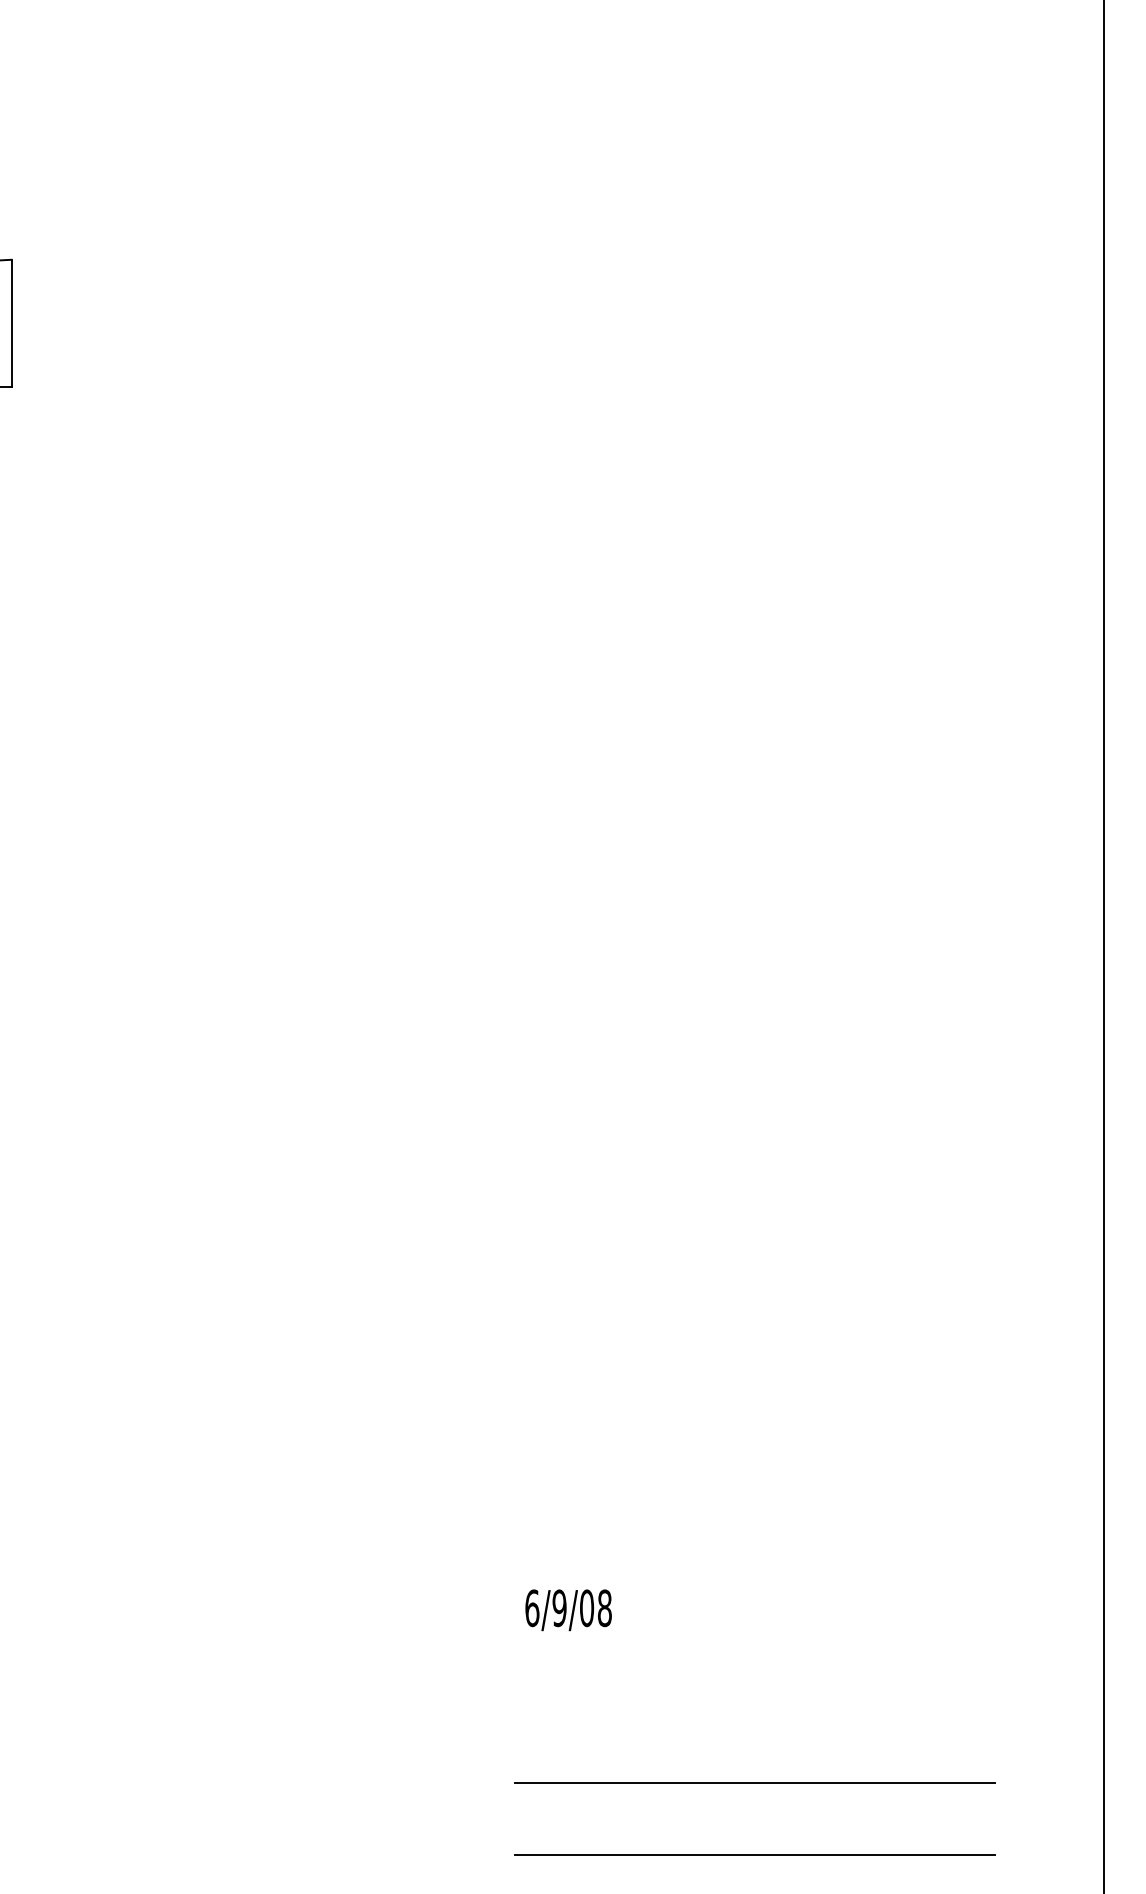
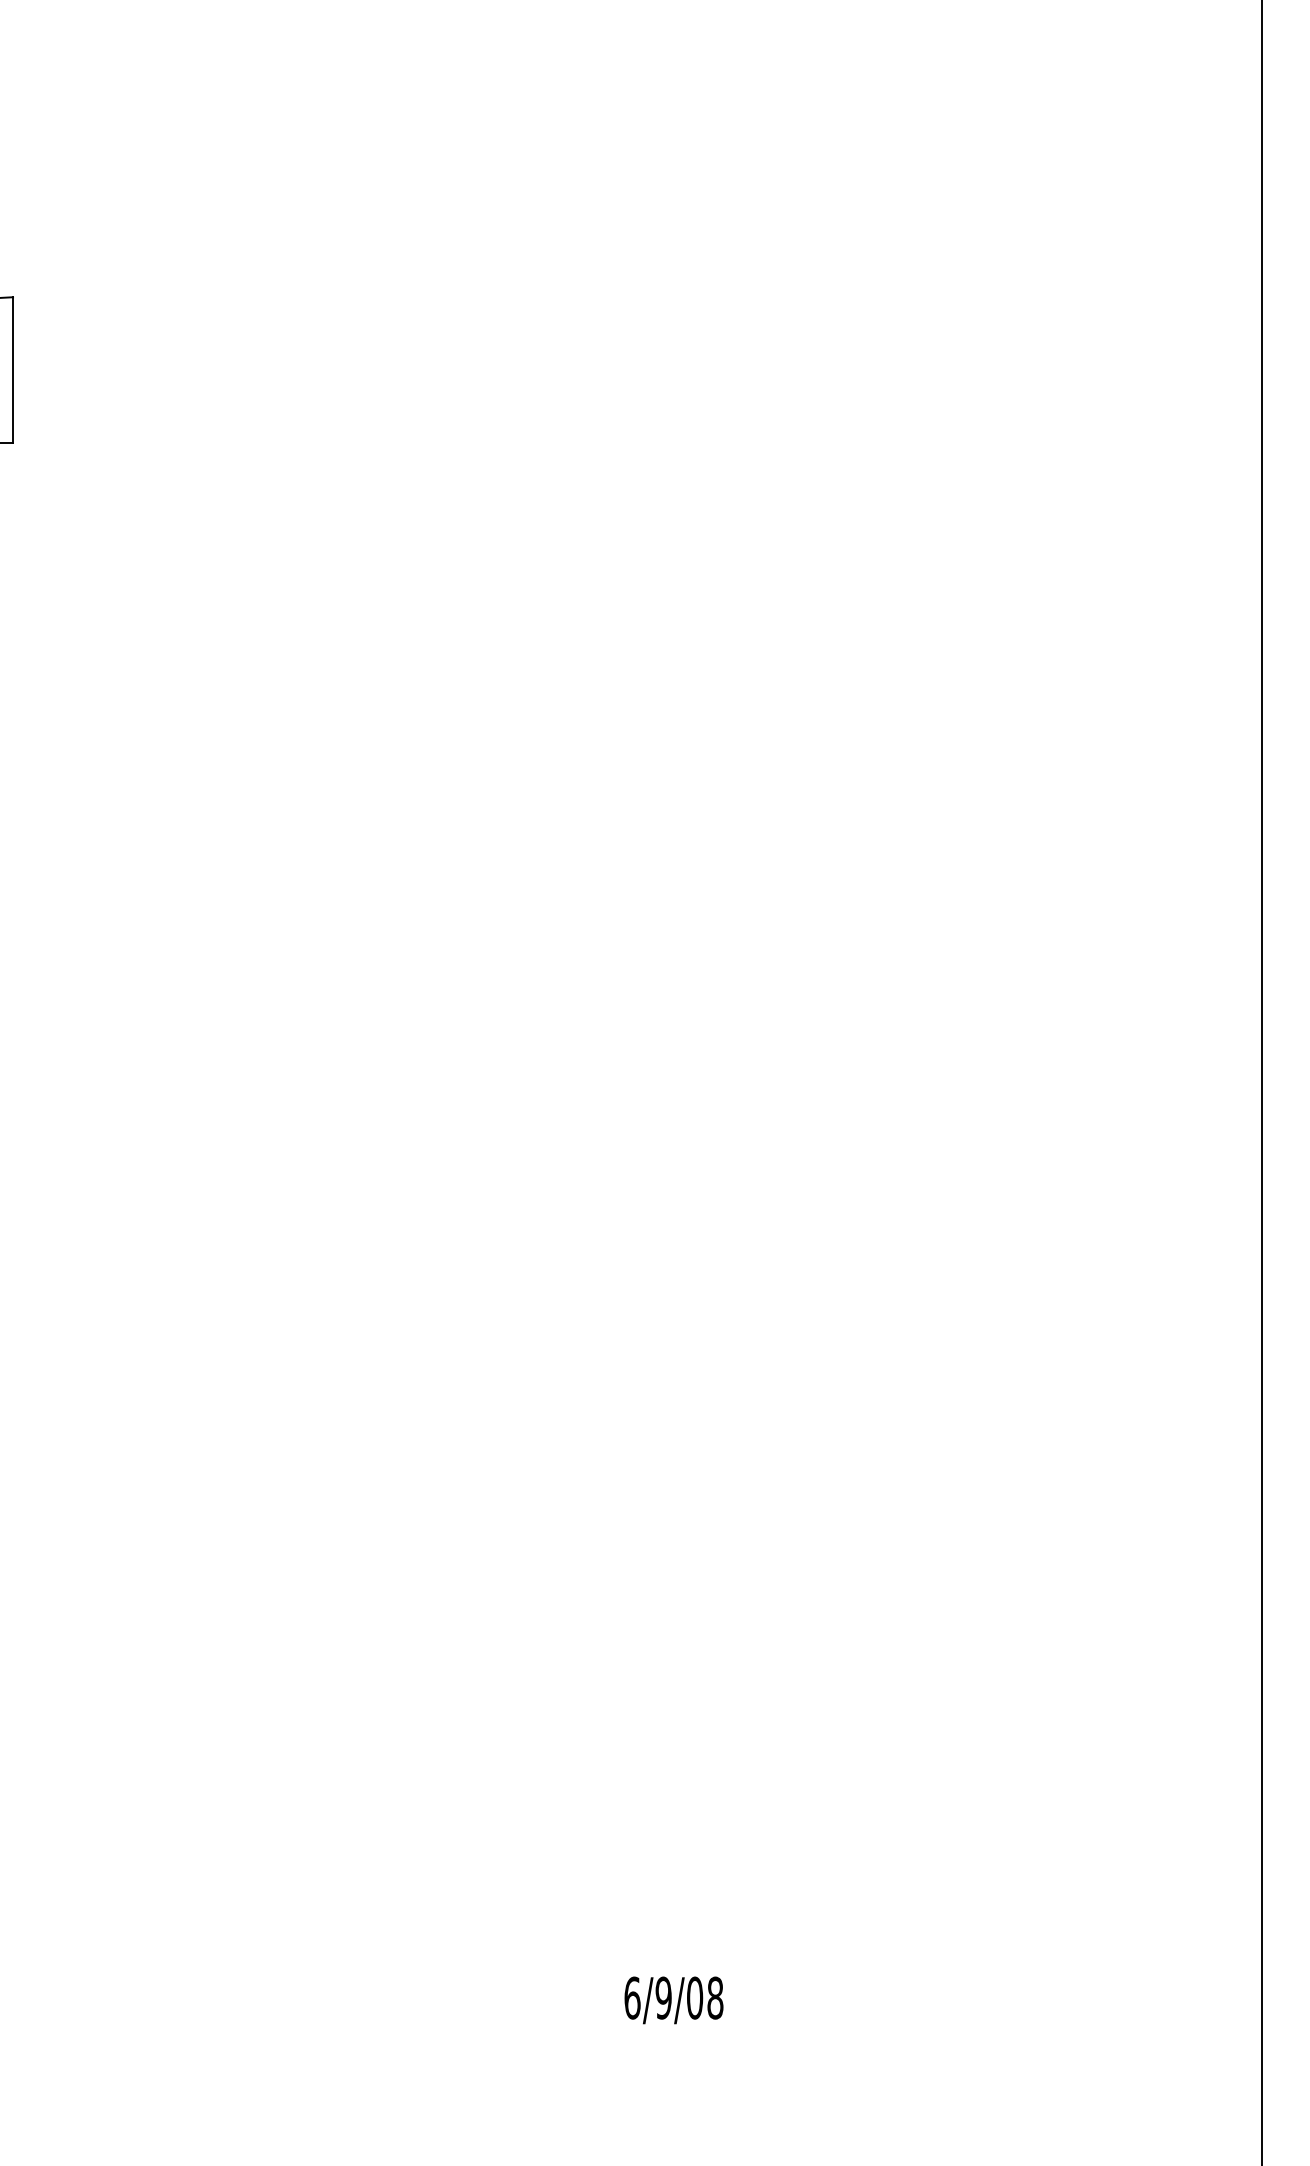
text: (568, 1610) -> (673, 2000), moved
line: (754, 1782) -> (862, 2038), removed
line: (754, 1855) -> (862, 2121), removed

